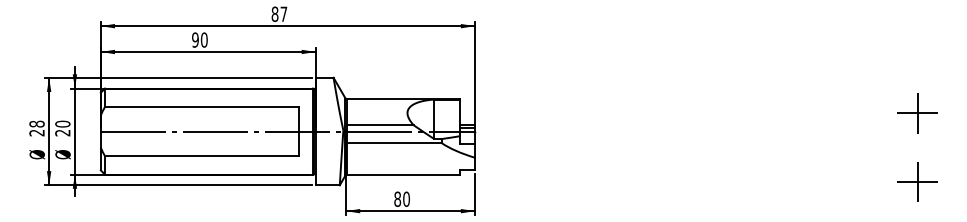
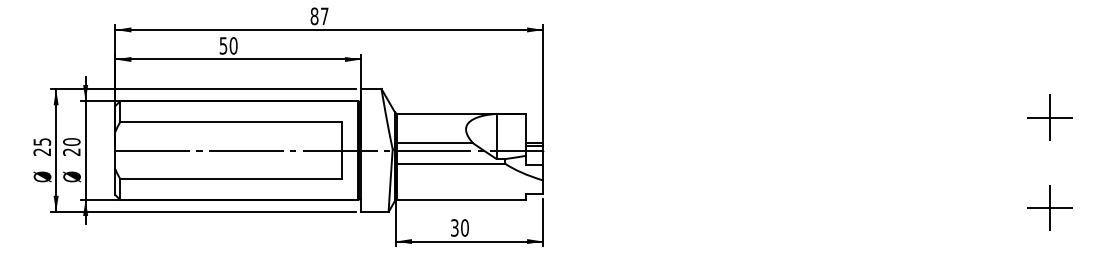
text: (195, 39) -> (223, 45), 90 -> 50
part: (917, 113) -> (1049, 117), moved
text: (37, 123) -> (42, 141), 28 -> 25
text: (397, 198) -> (454, 227), 80 -> 30

